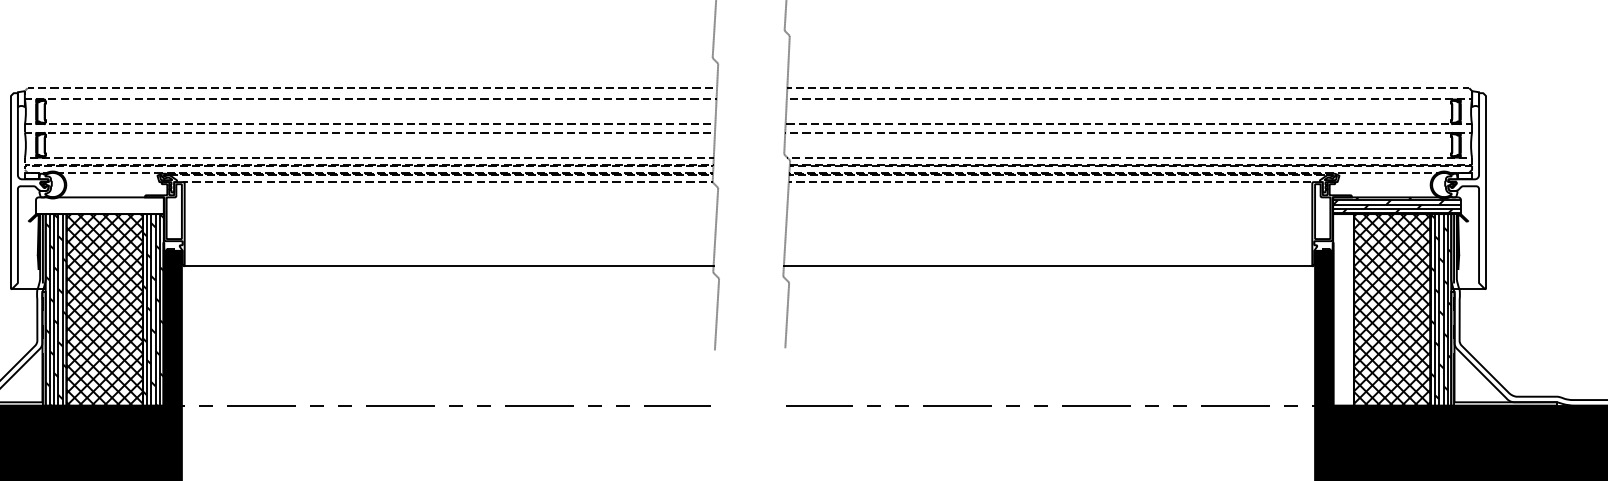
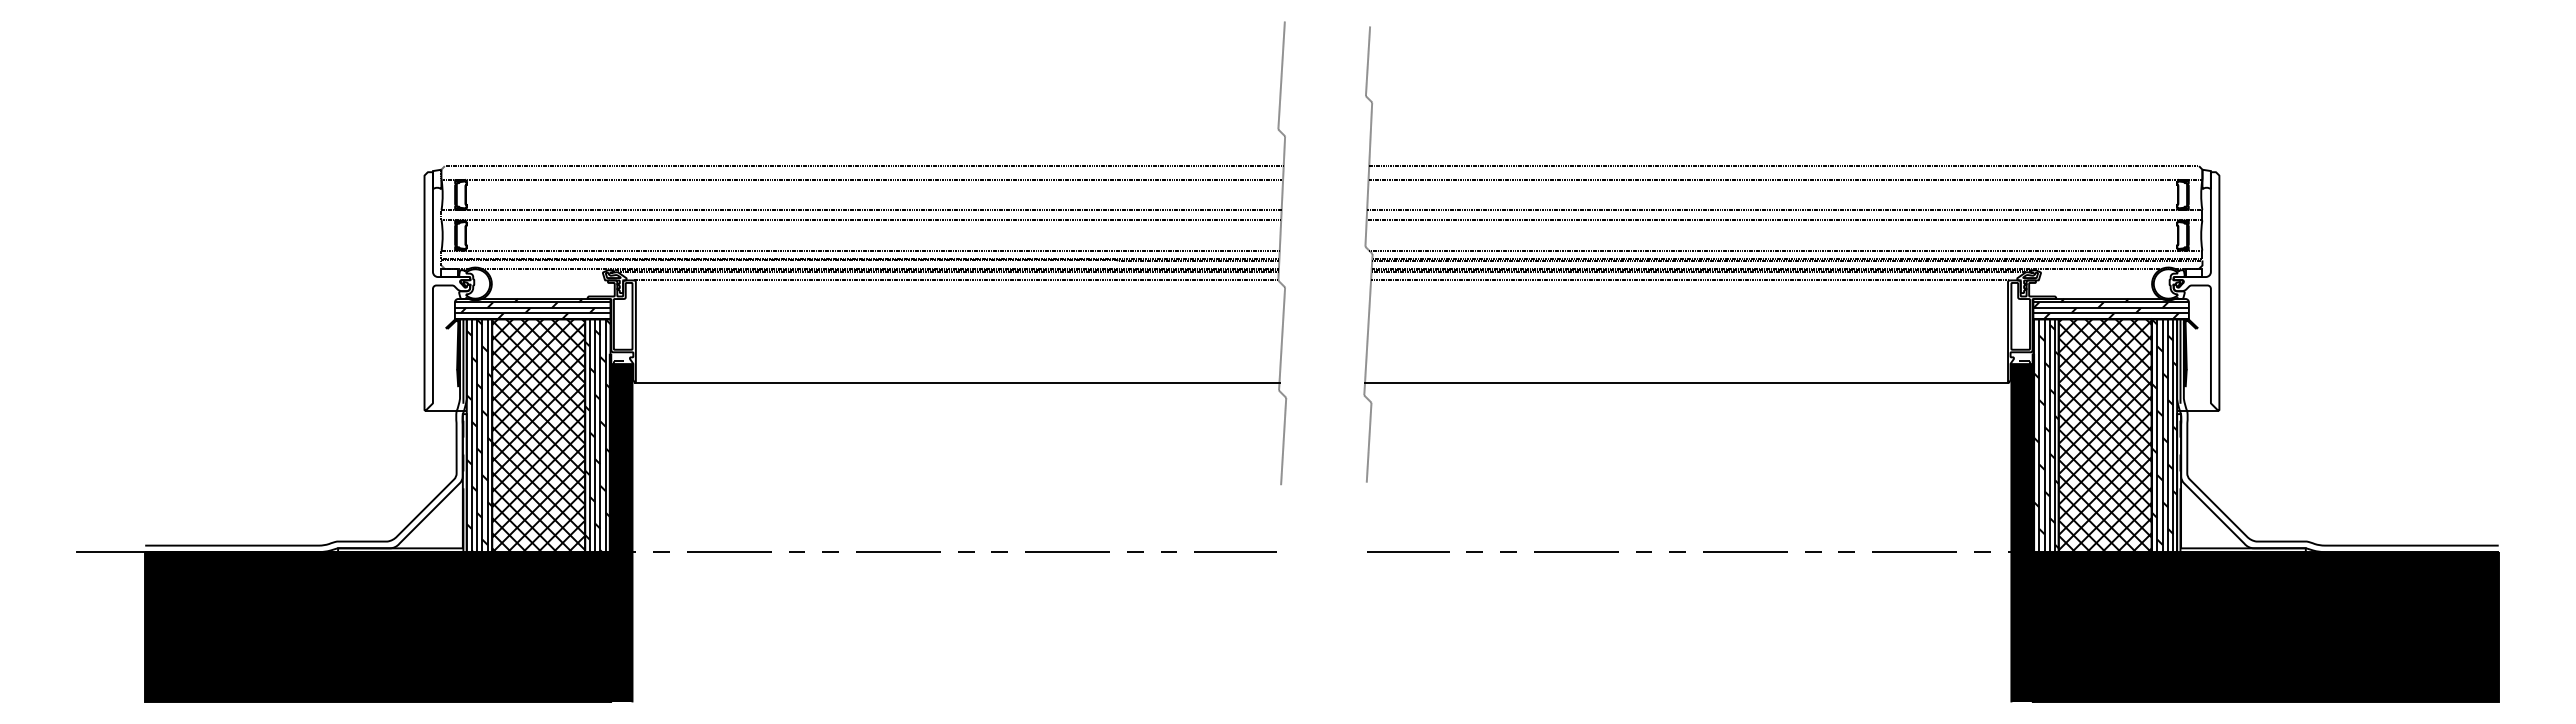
hatch: (99, 206) -> (532, 309), added
hatch: (1343, 309) -> (2045, 435), added

